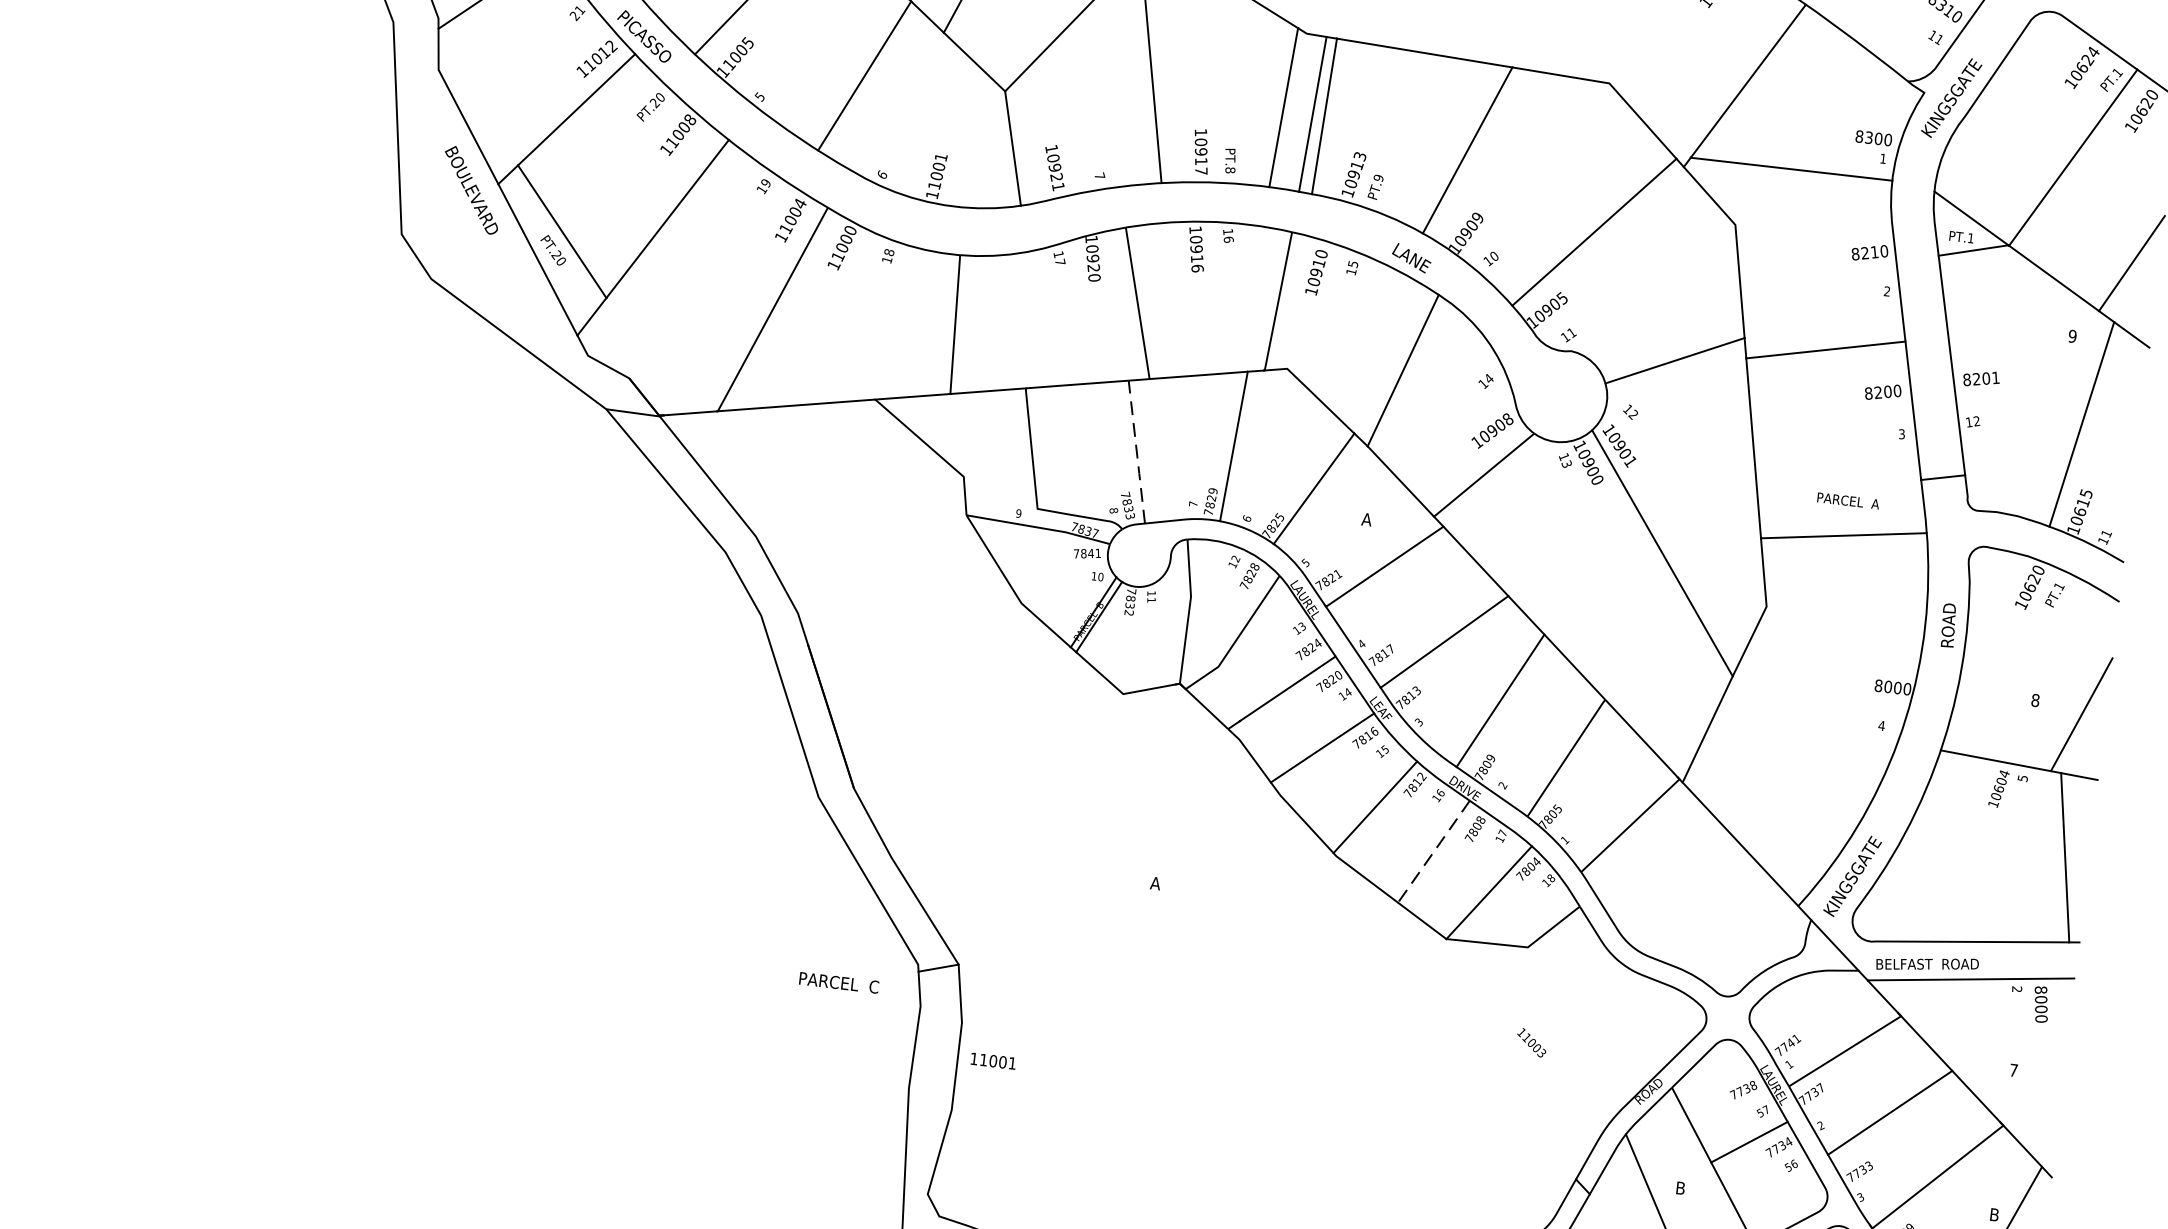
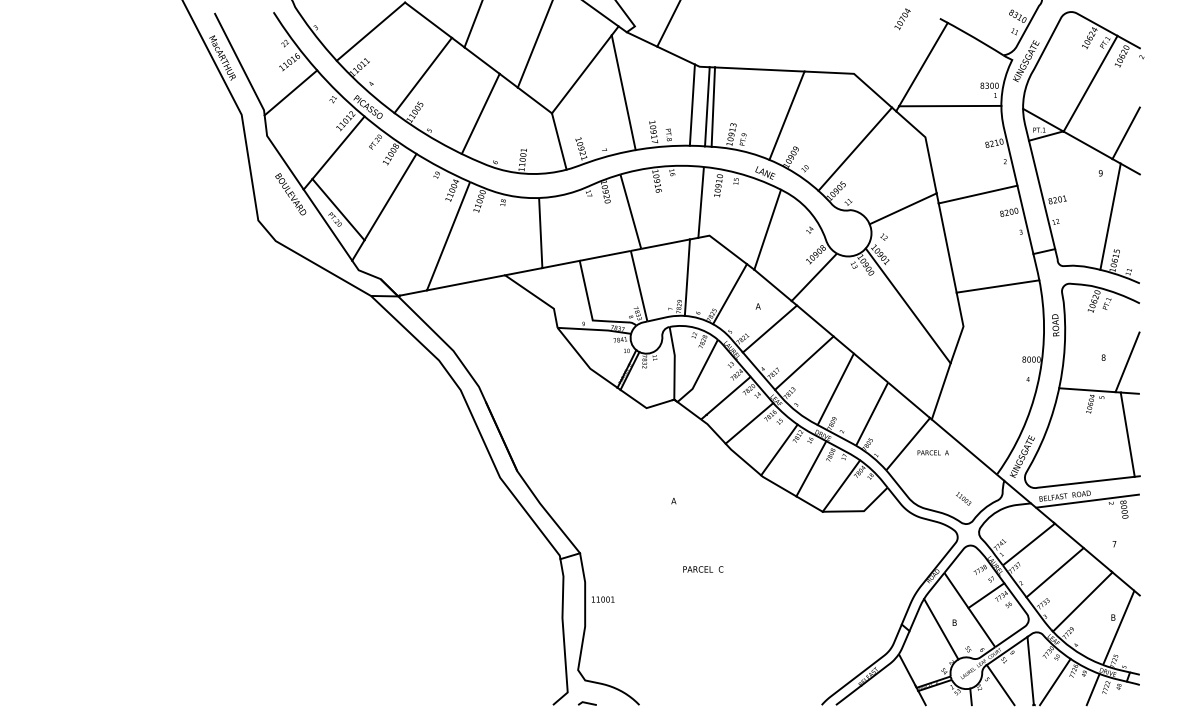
line: (1137, 454) -> (639, 287), dashed -> solid
text: (1847, 500) -> (932, 452), moved
line: (1434, 853) -> (811, 469), dashed -> solid
text: (839, 983) -> (703, 569), moved
text: (1531, 1042) -> (963, 498), moved

